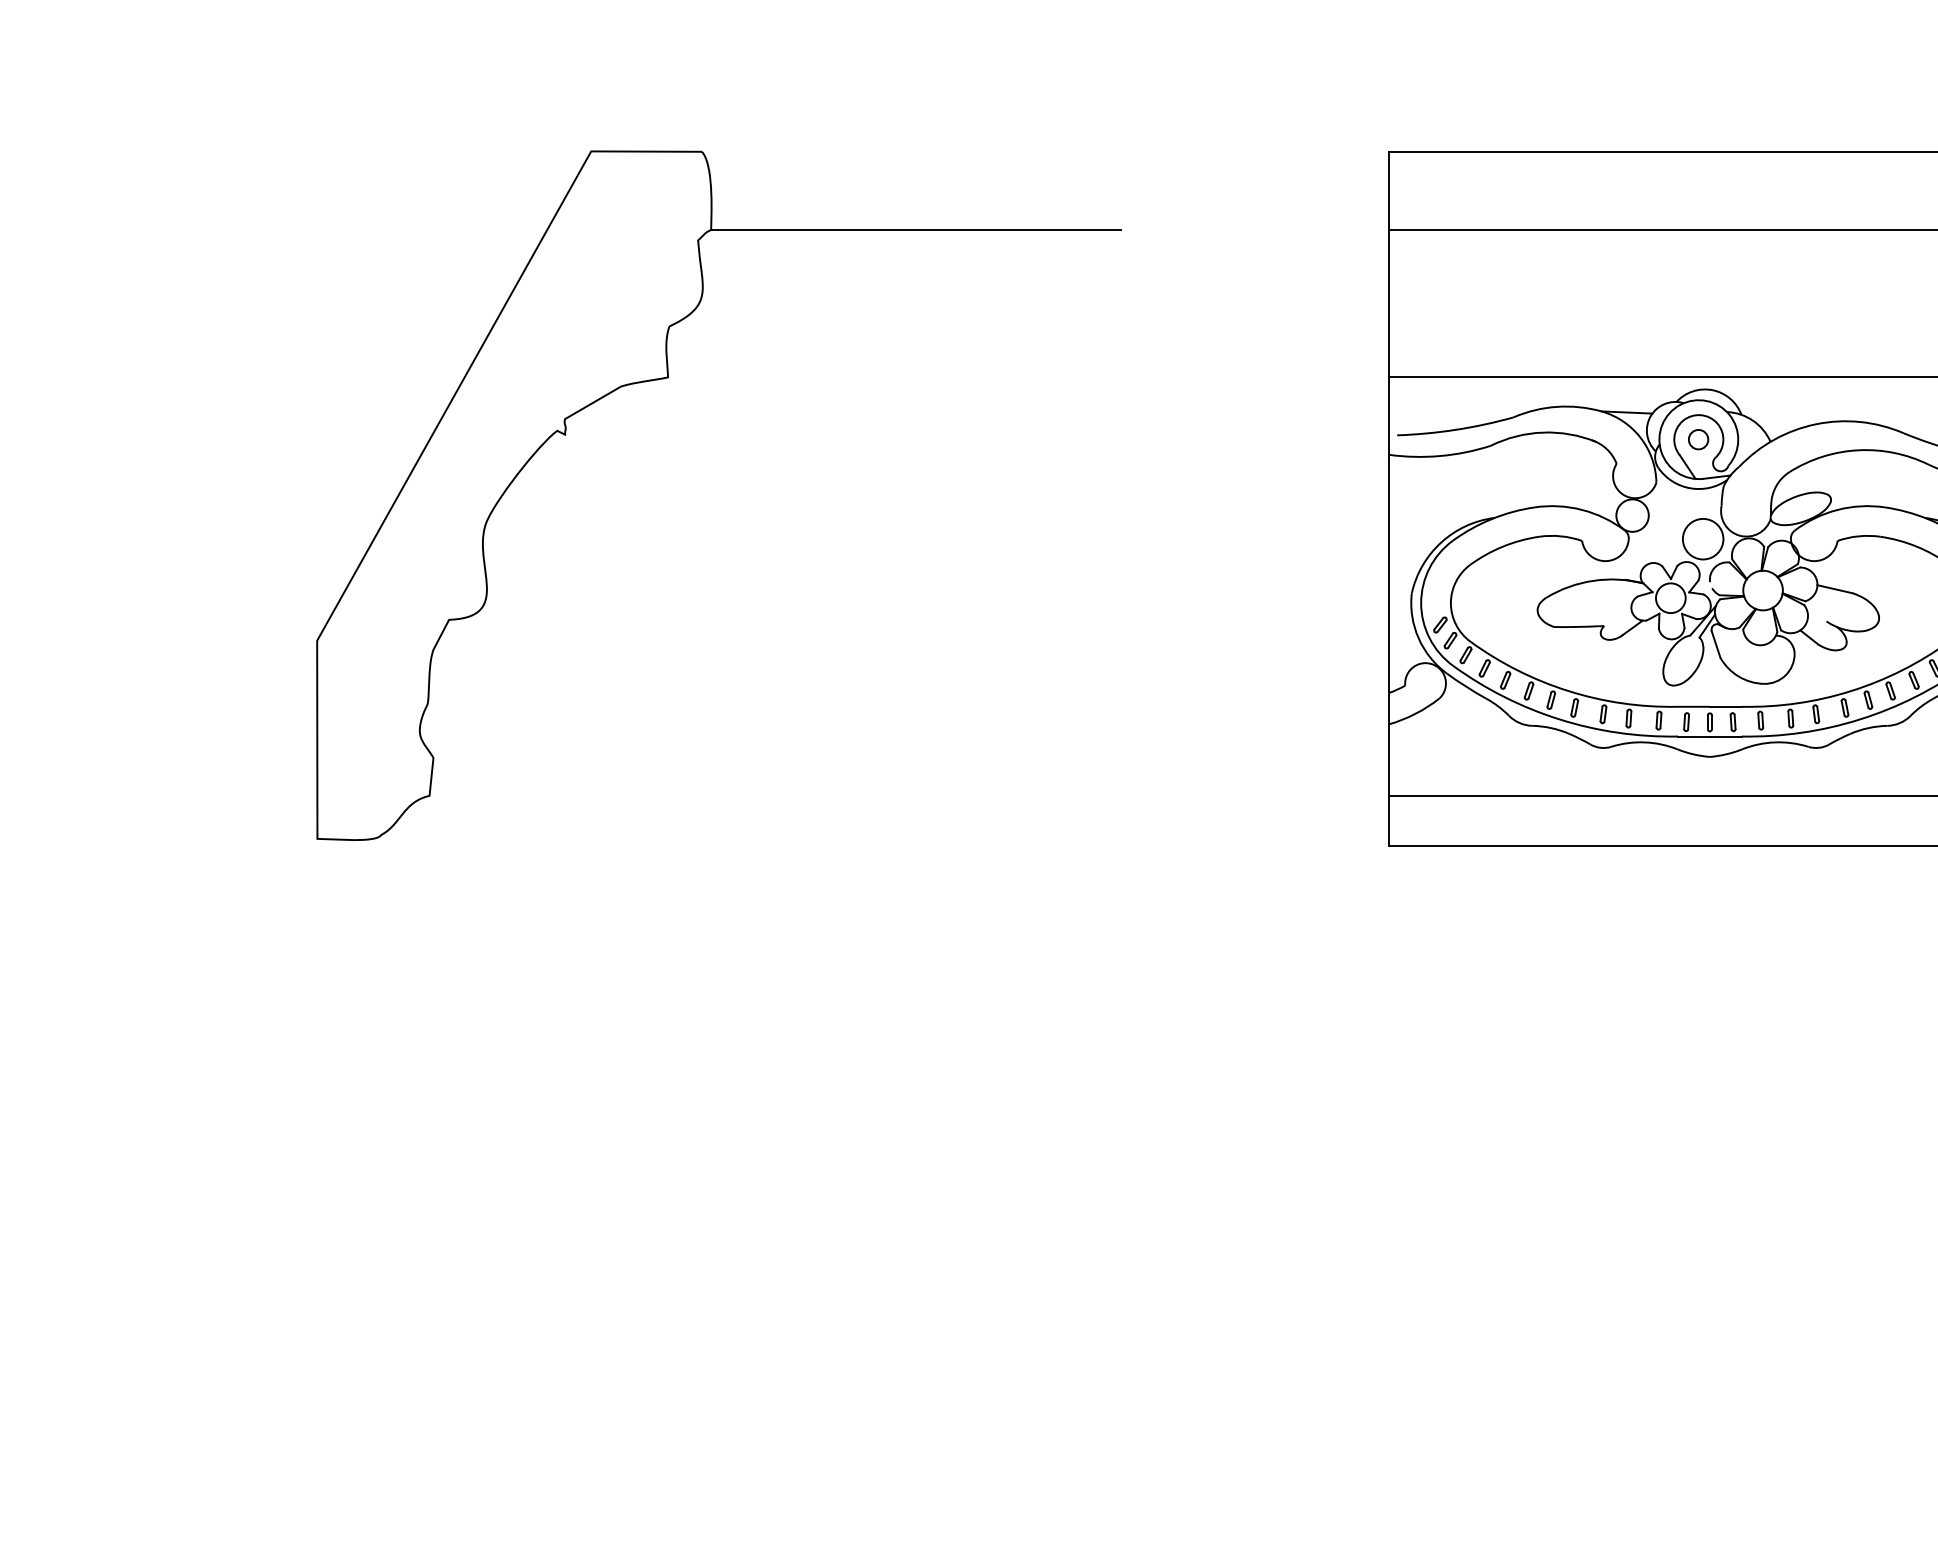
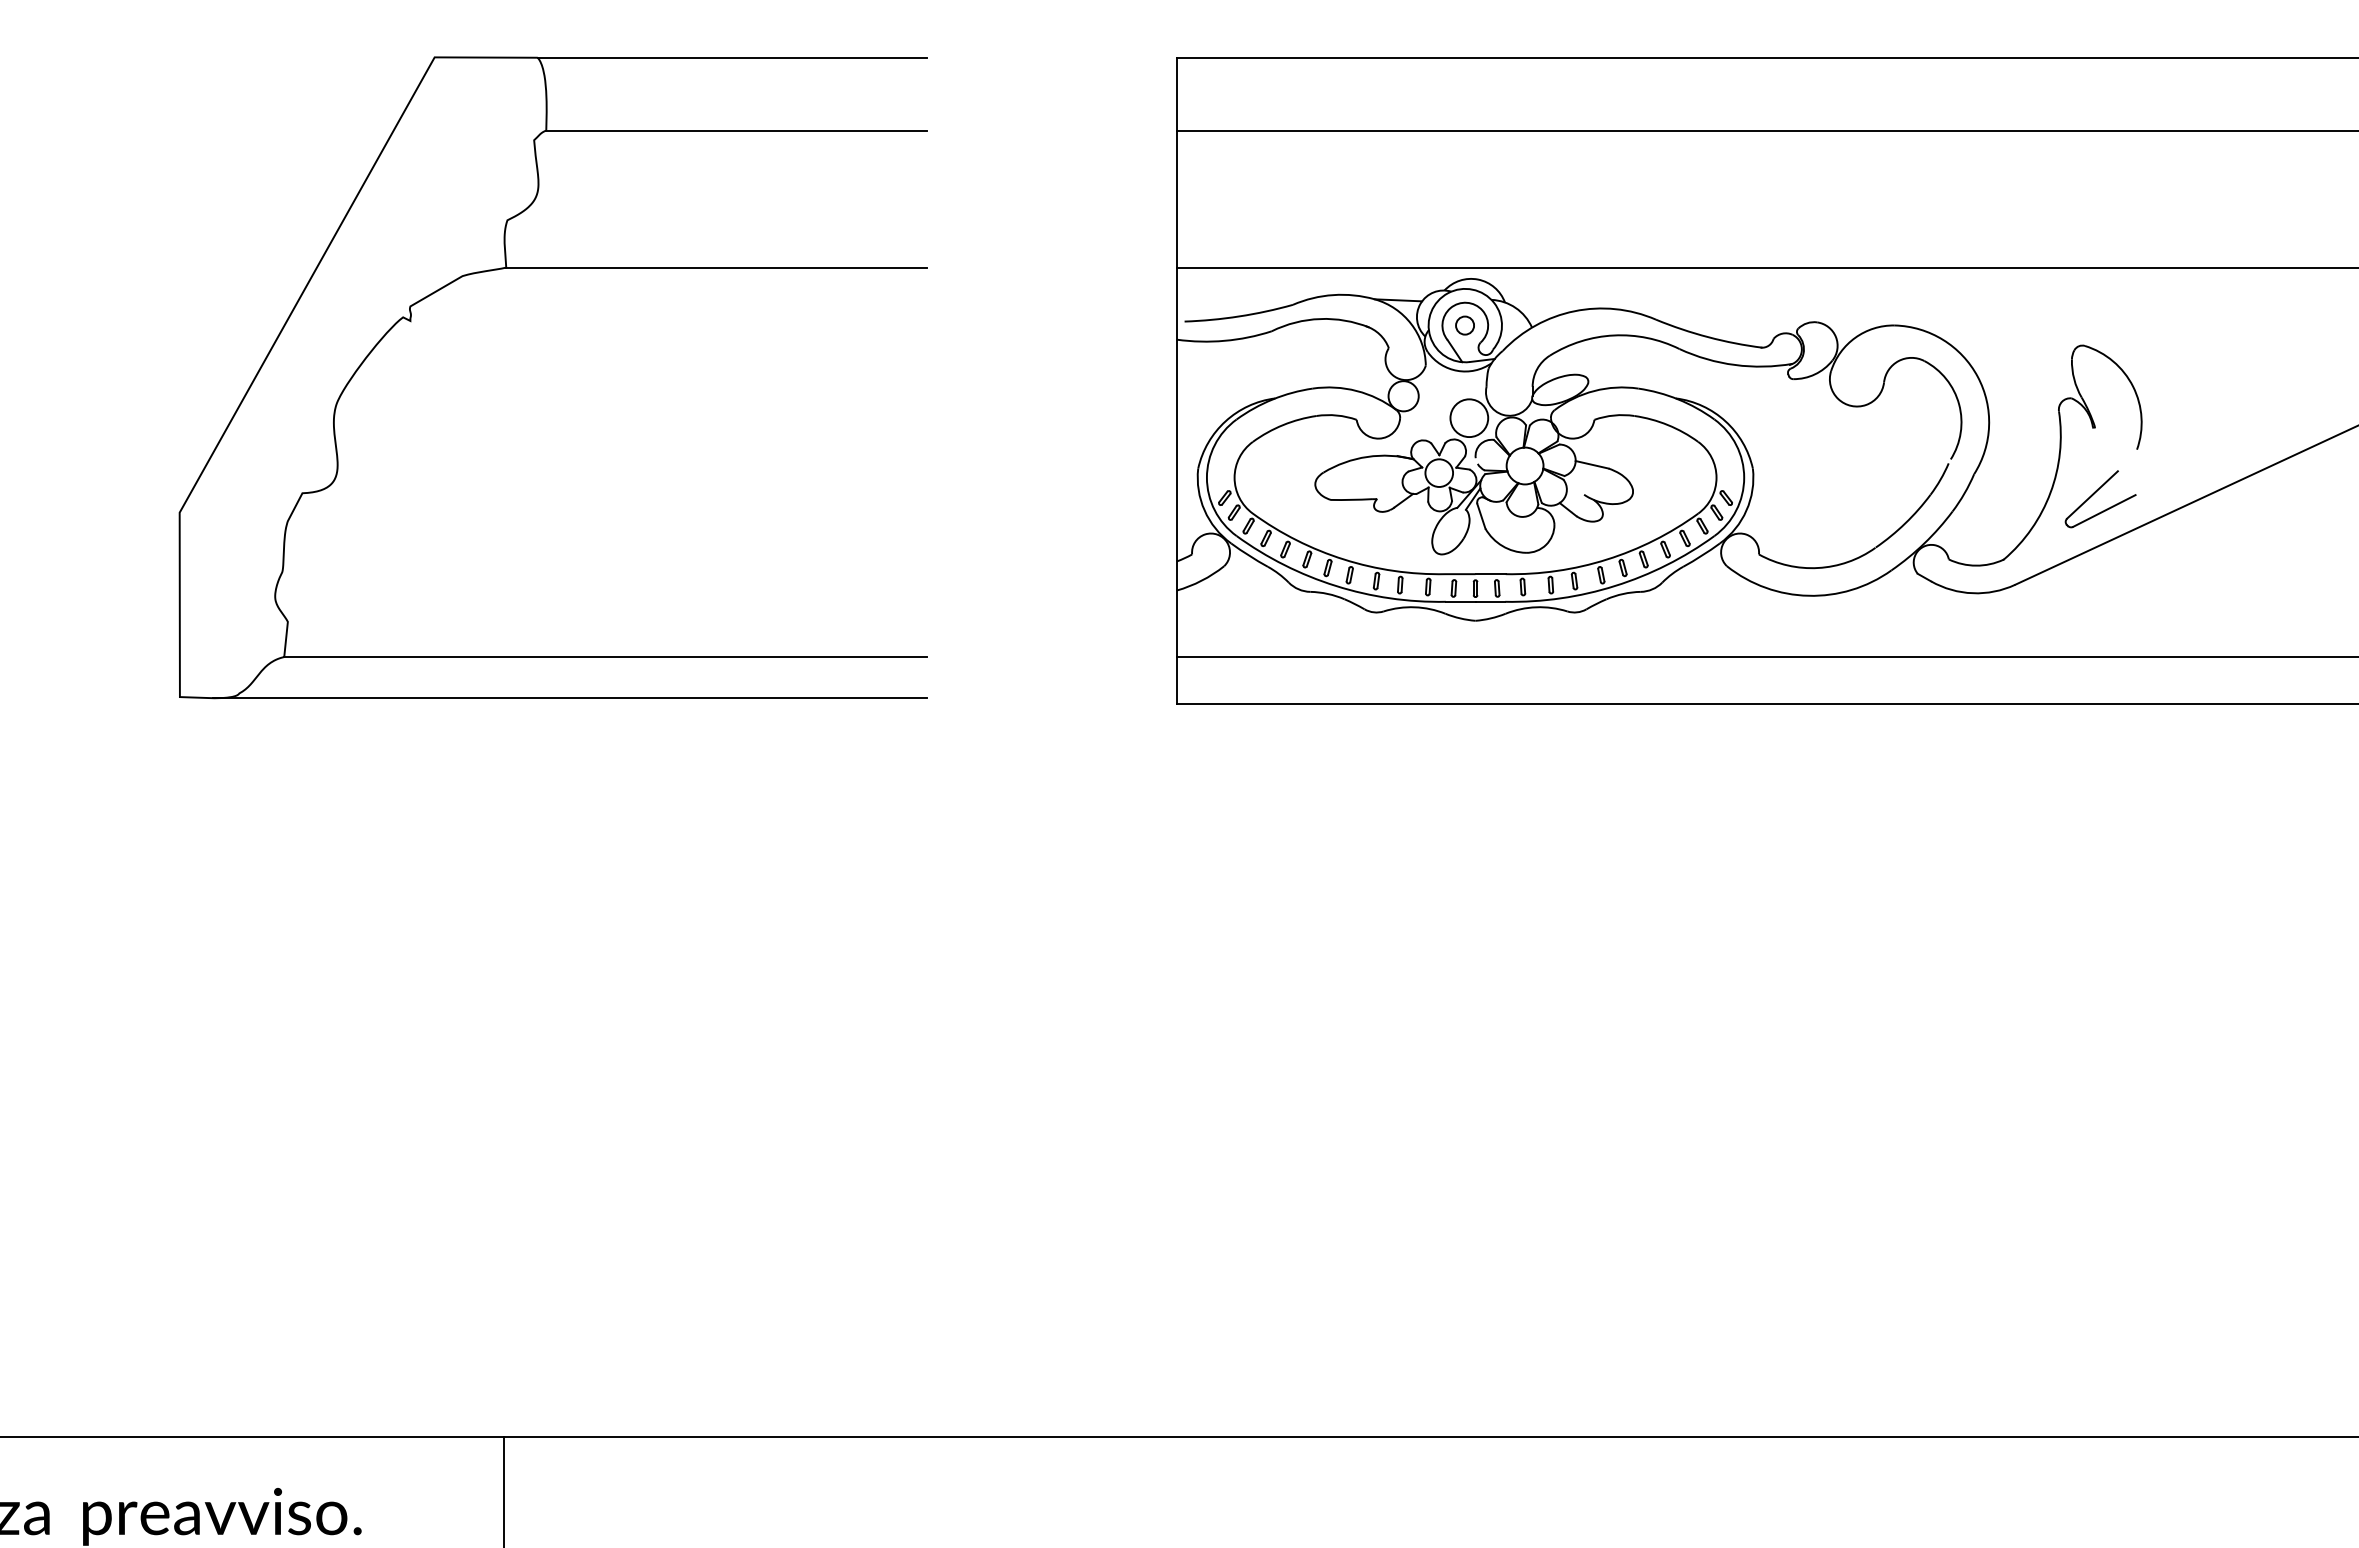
line: (911, 151) -> (732, 57), added
line: (894, 377) -> (716, 267), added
line: (774, 796) -> (605, 657), added
line: (737, 840) -> (570, 698), added

